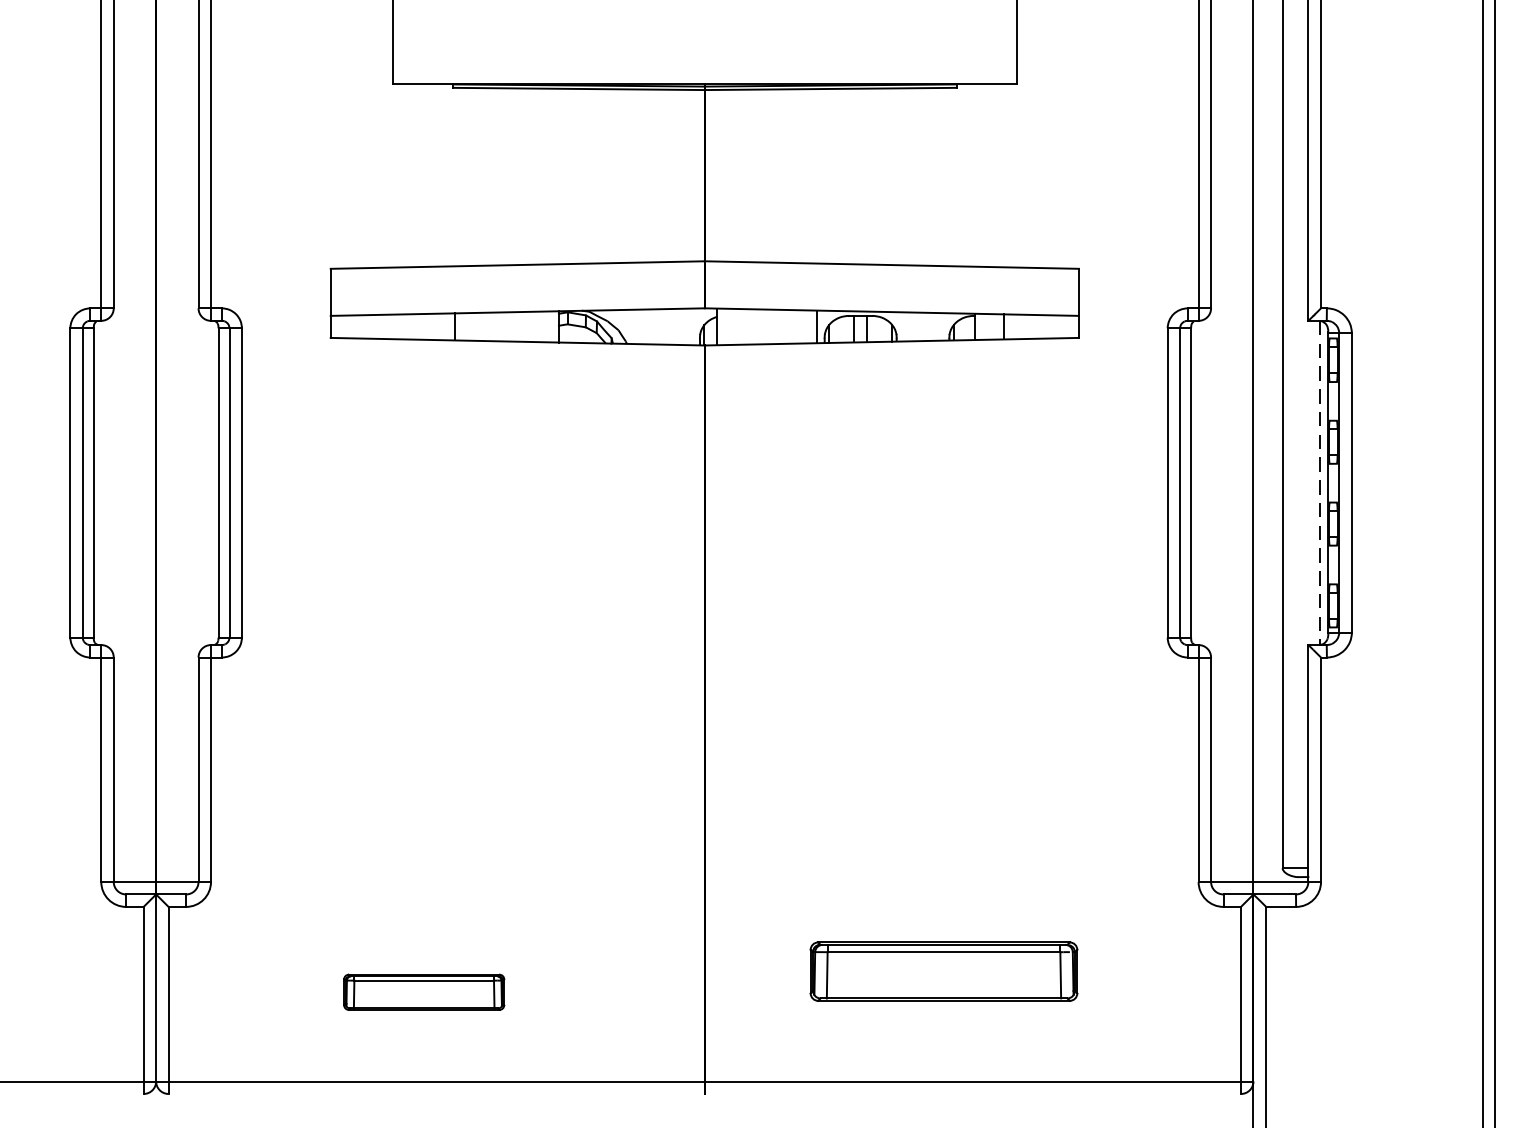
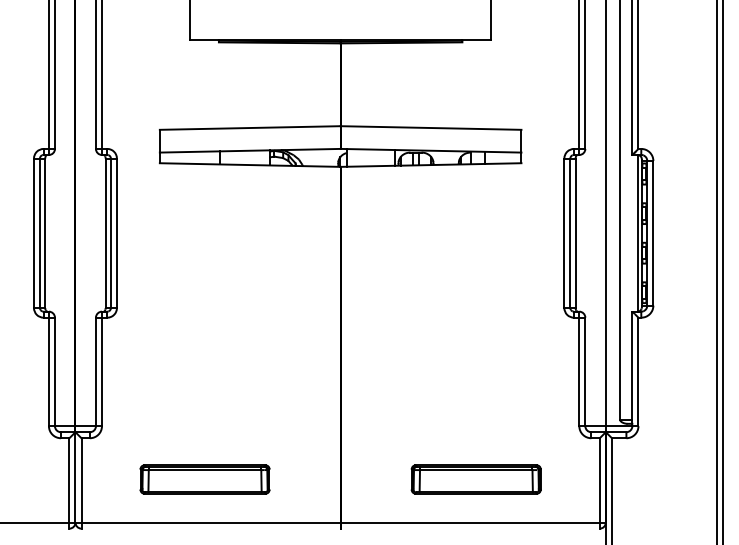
line: (1318, 483) -> (637, 233), dashed -> solid
part: (942, 971) -> (475, 479), moved
part: (423, 992) -> (204, 479), size x1.67

